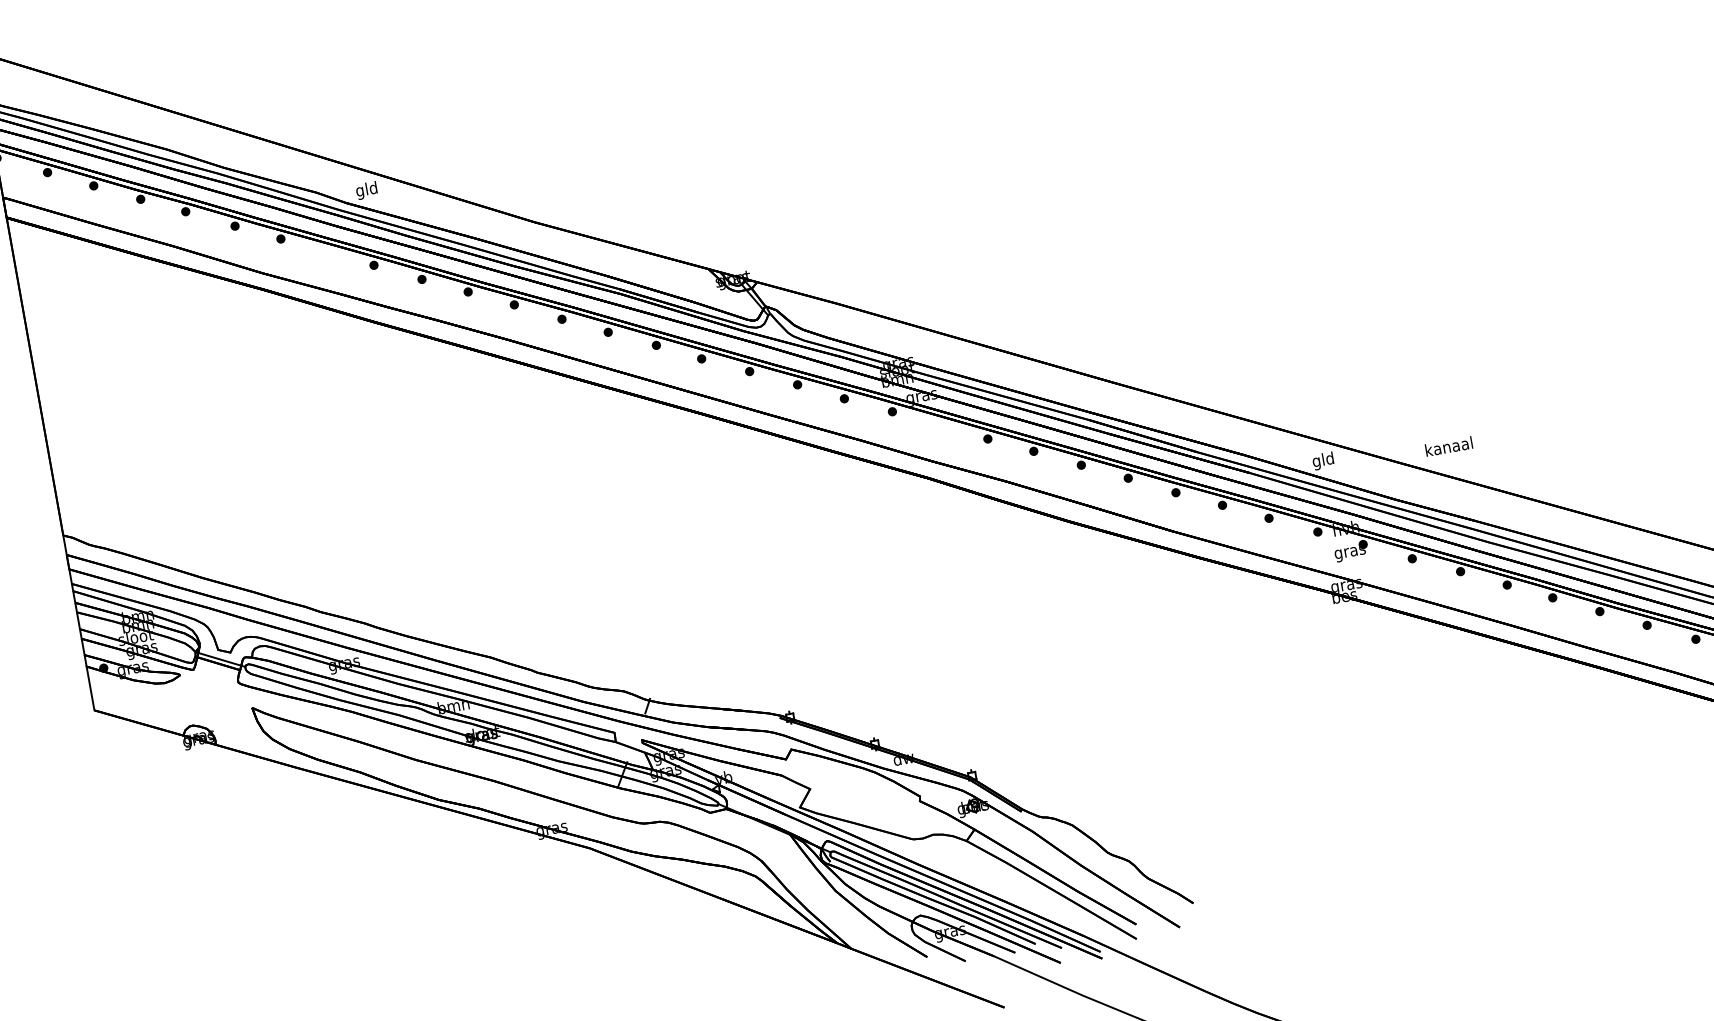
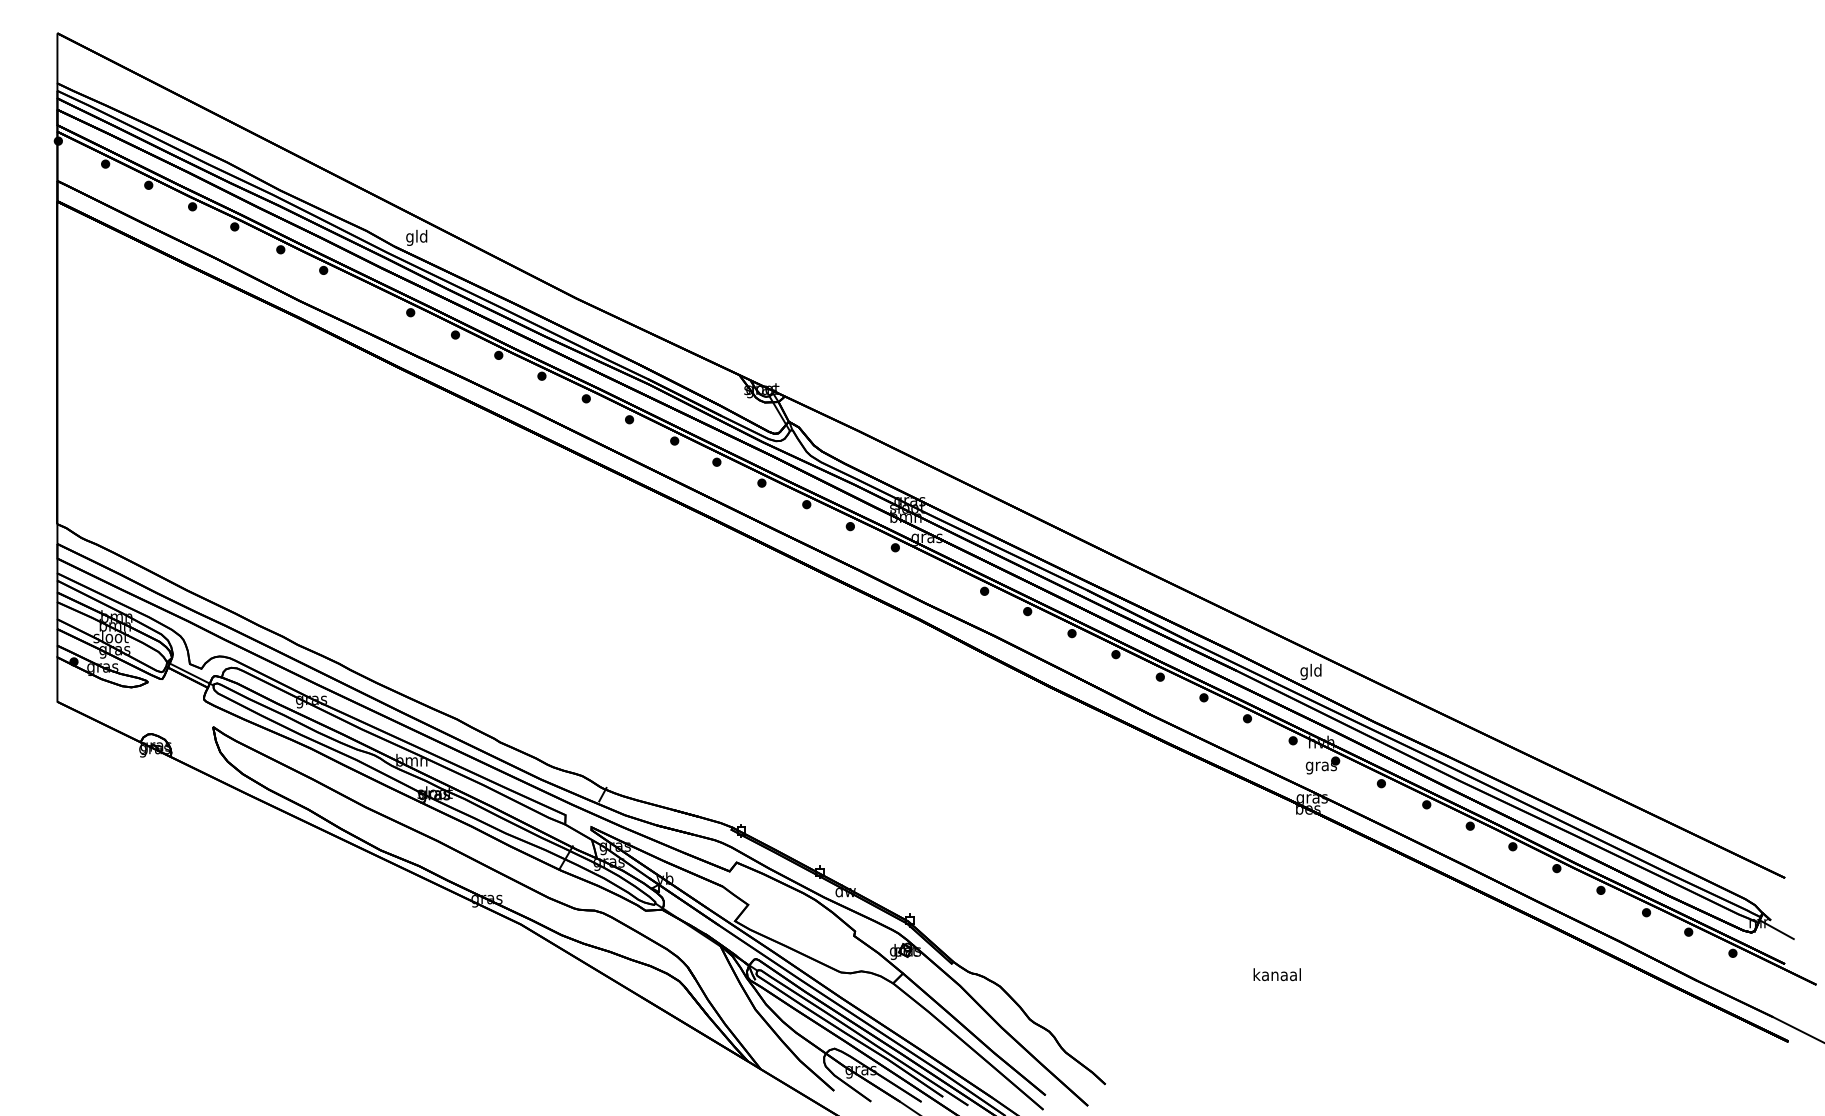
text: (1448, 446) -> (1276, 974), moved

